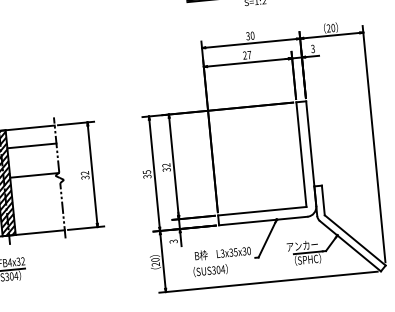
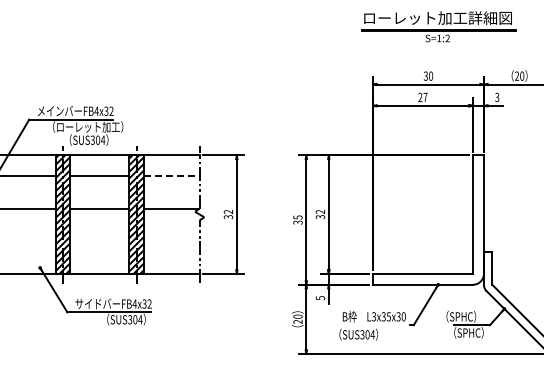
line: (32, 145) -> (172, 175), solid -> dashed
text: (172, 241) -> (319, 297), 3 -> 5
text: (301, 245) -> (463, 316), アンカー -> （SPHC）

